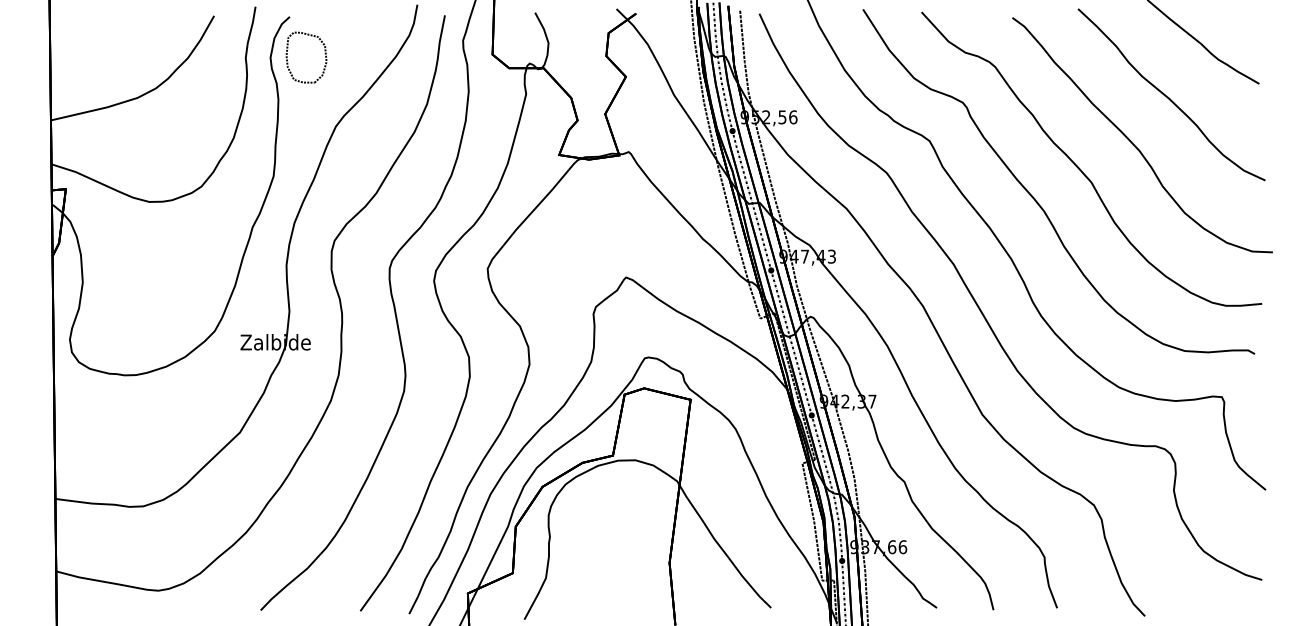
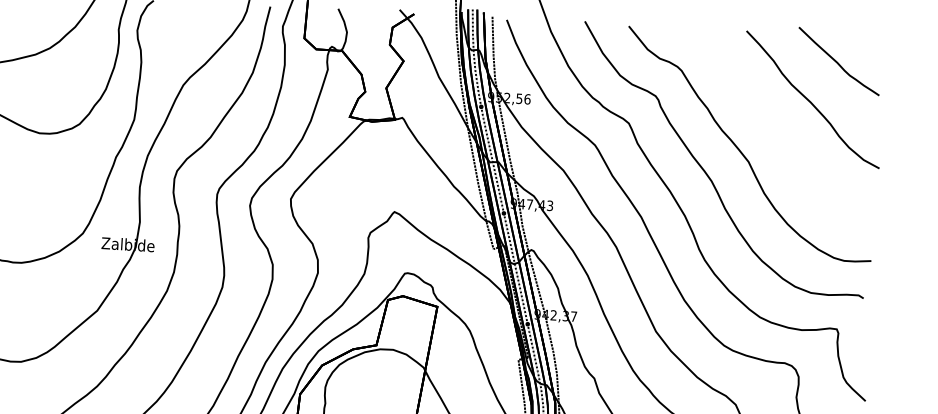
part: (324, 53) -> (178, 29), removed
curve: (1133, 143) -> (782, 134), removed

